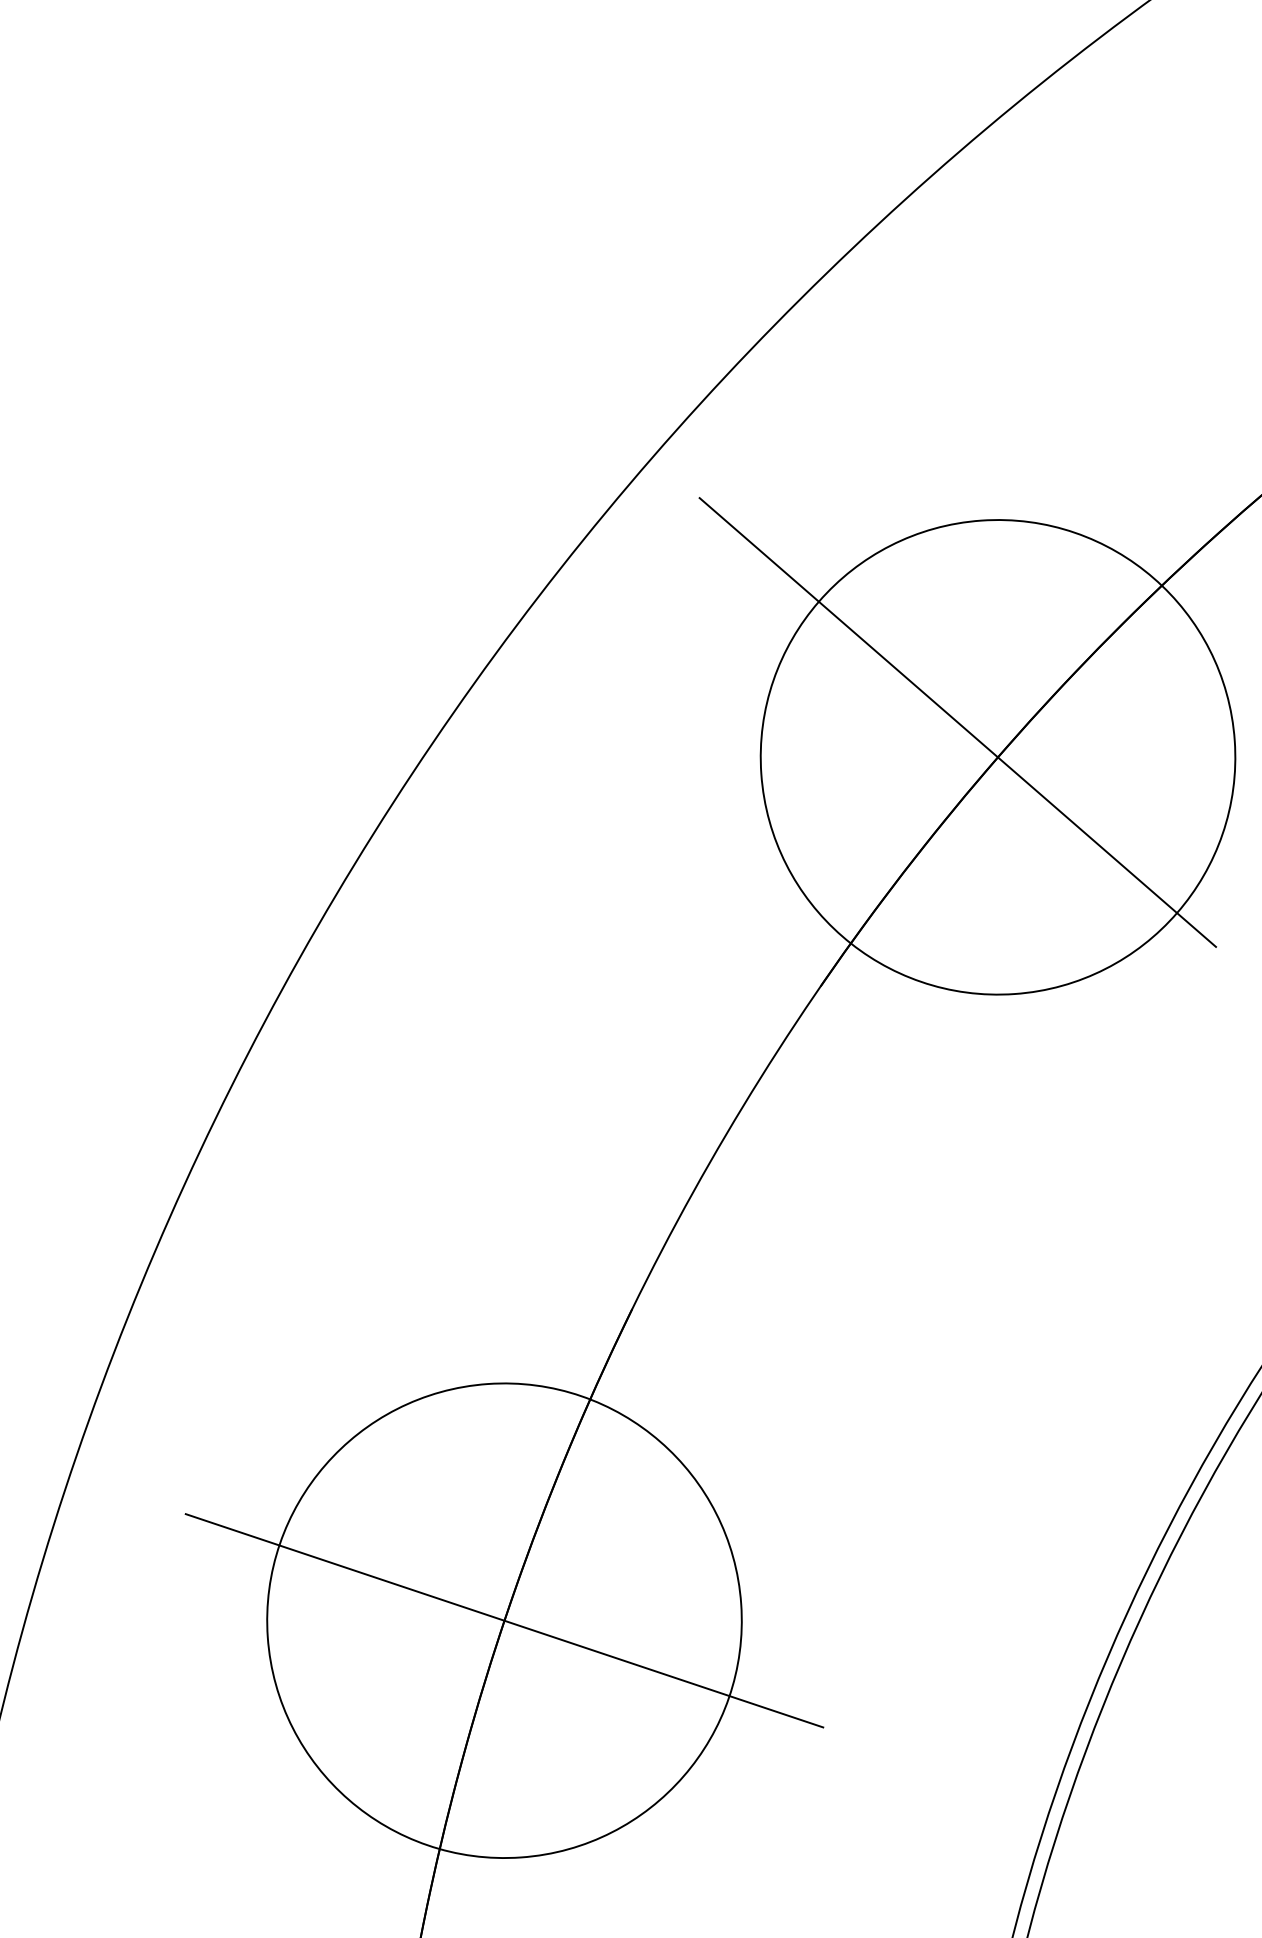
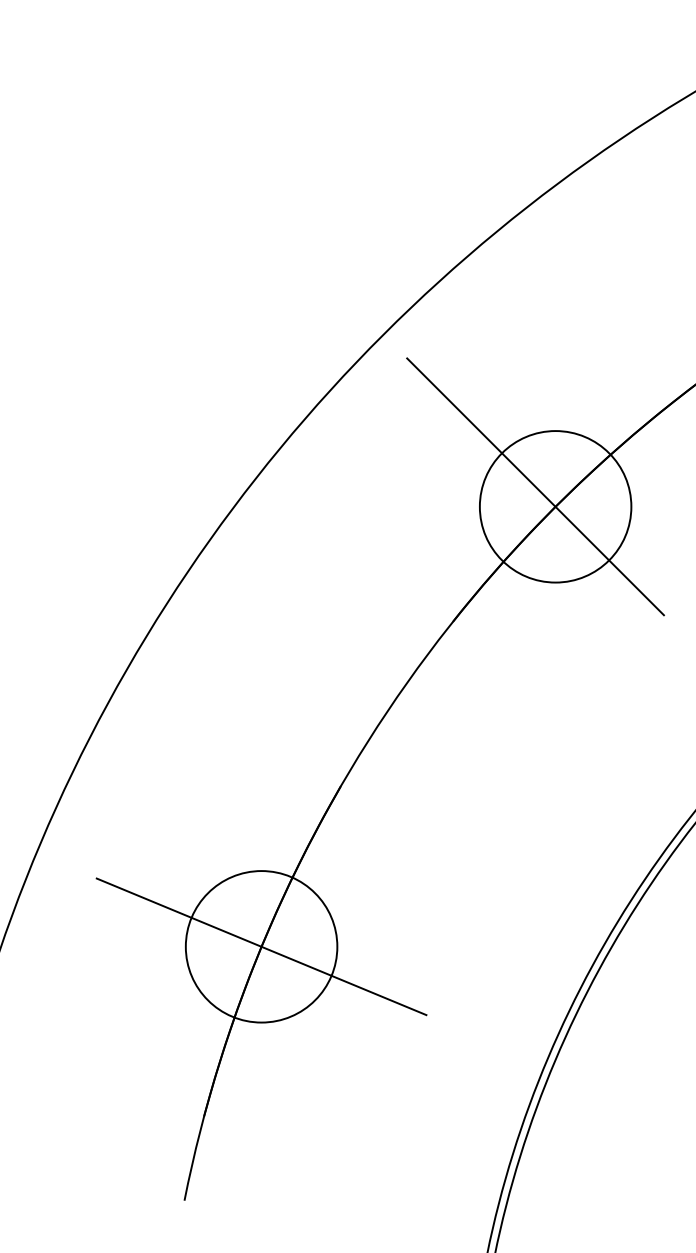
circle: (997, 756) -> (555, 506), size x0.6
circle: (504, 1620) -> (261, 946), size x0.6

